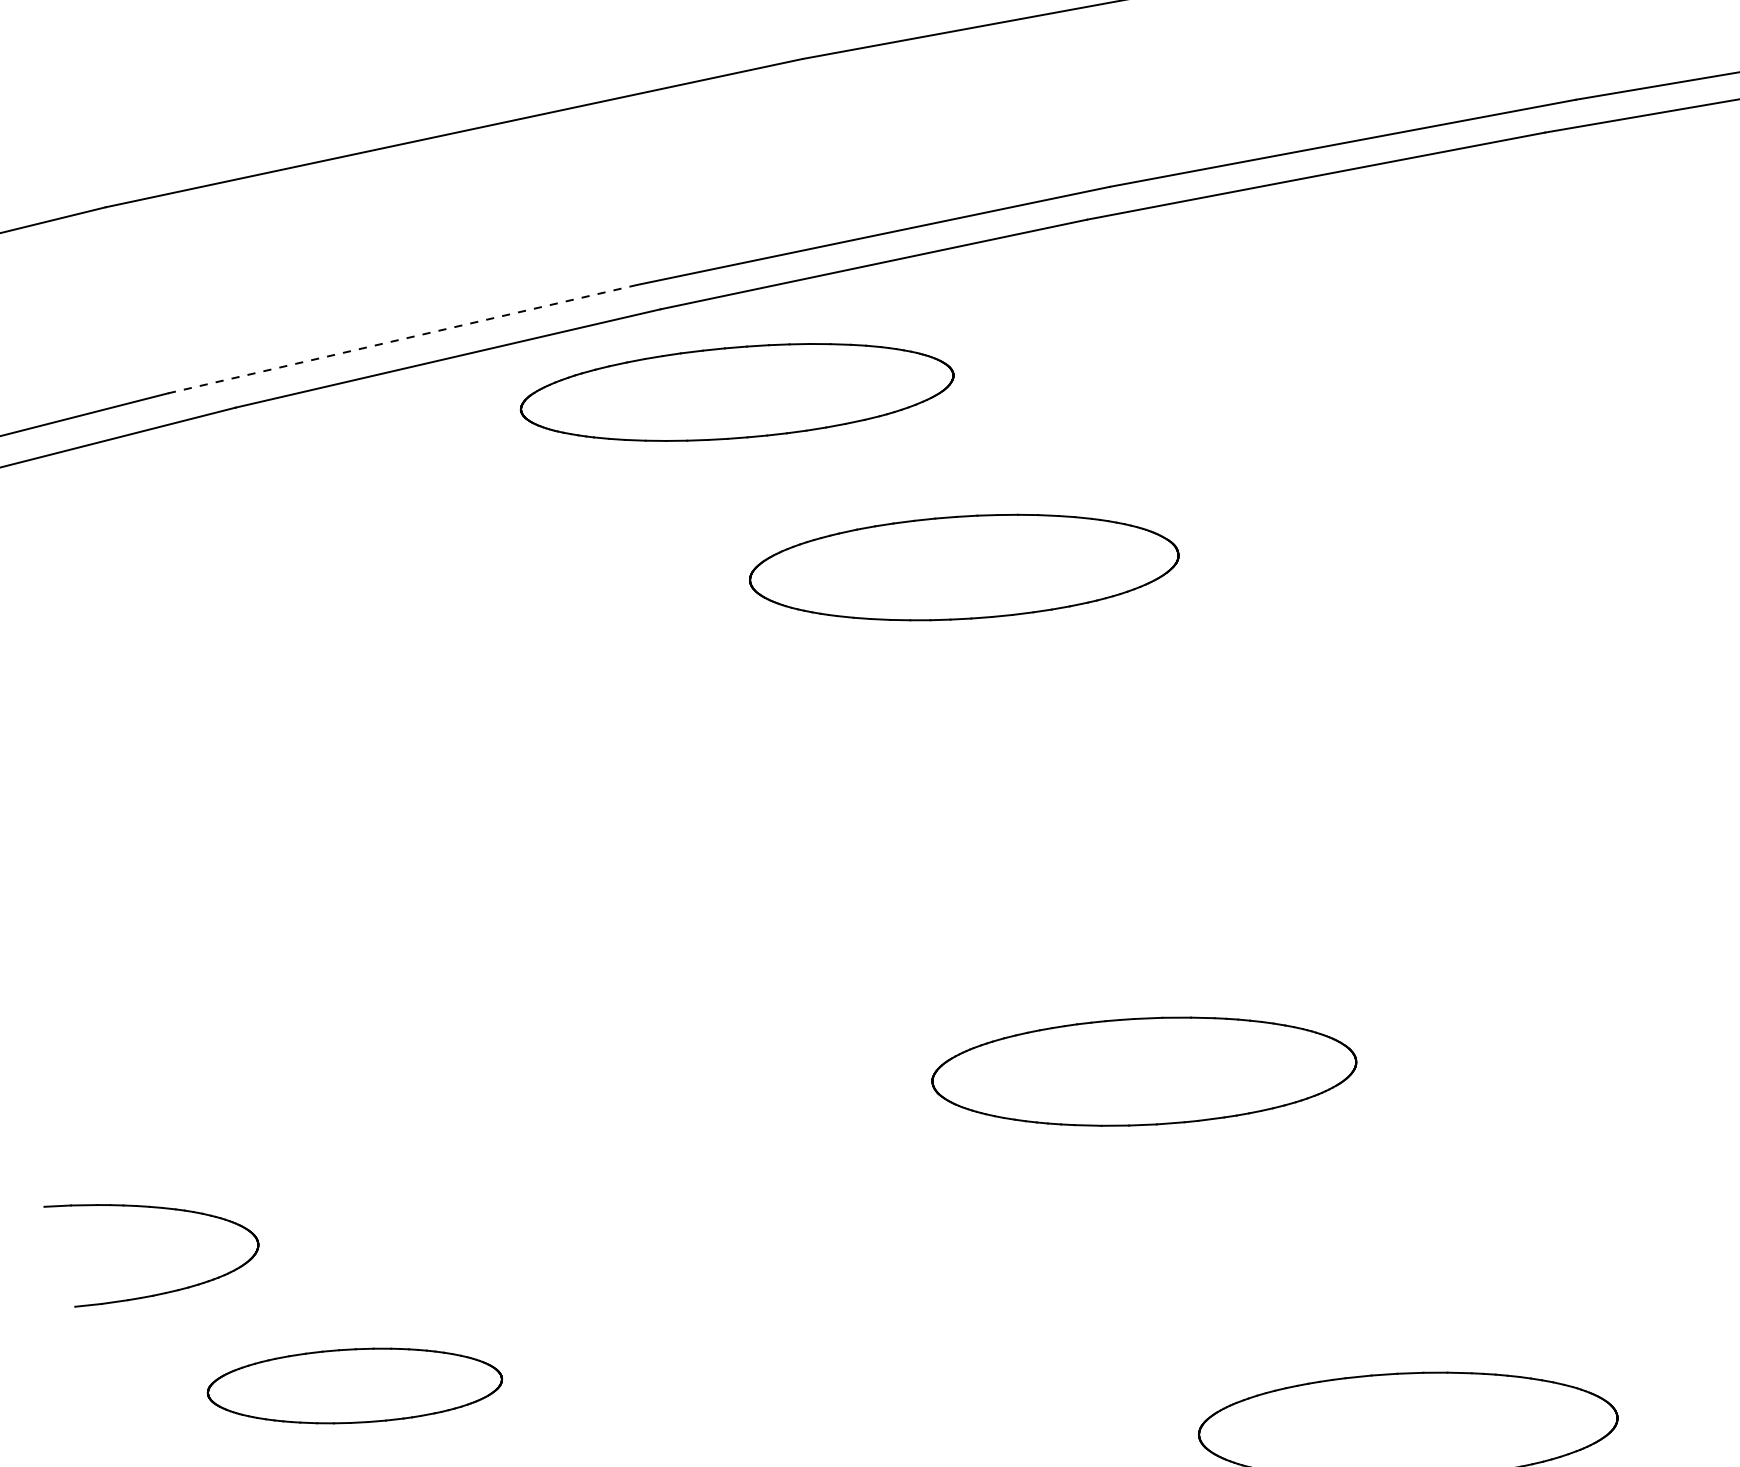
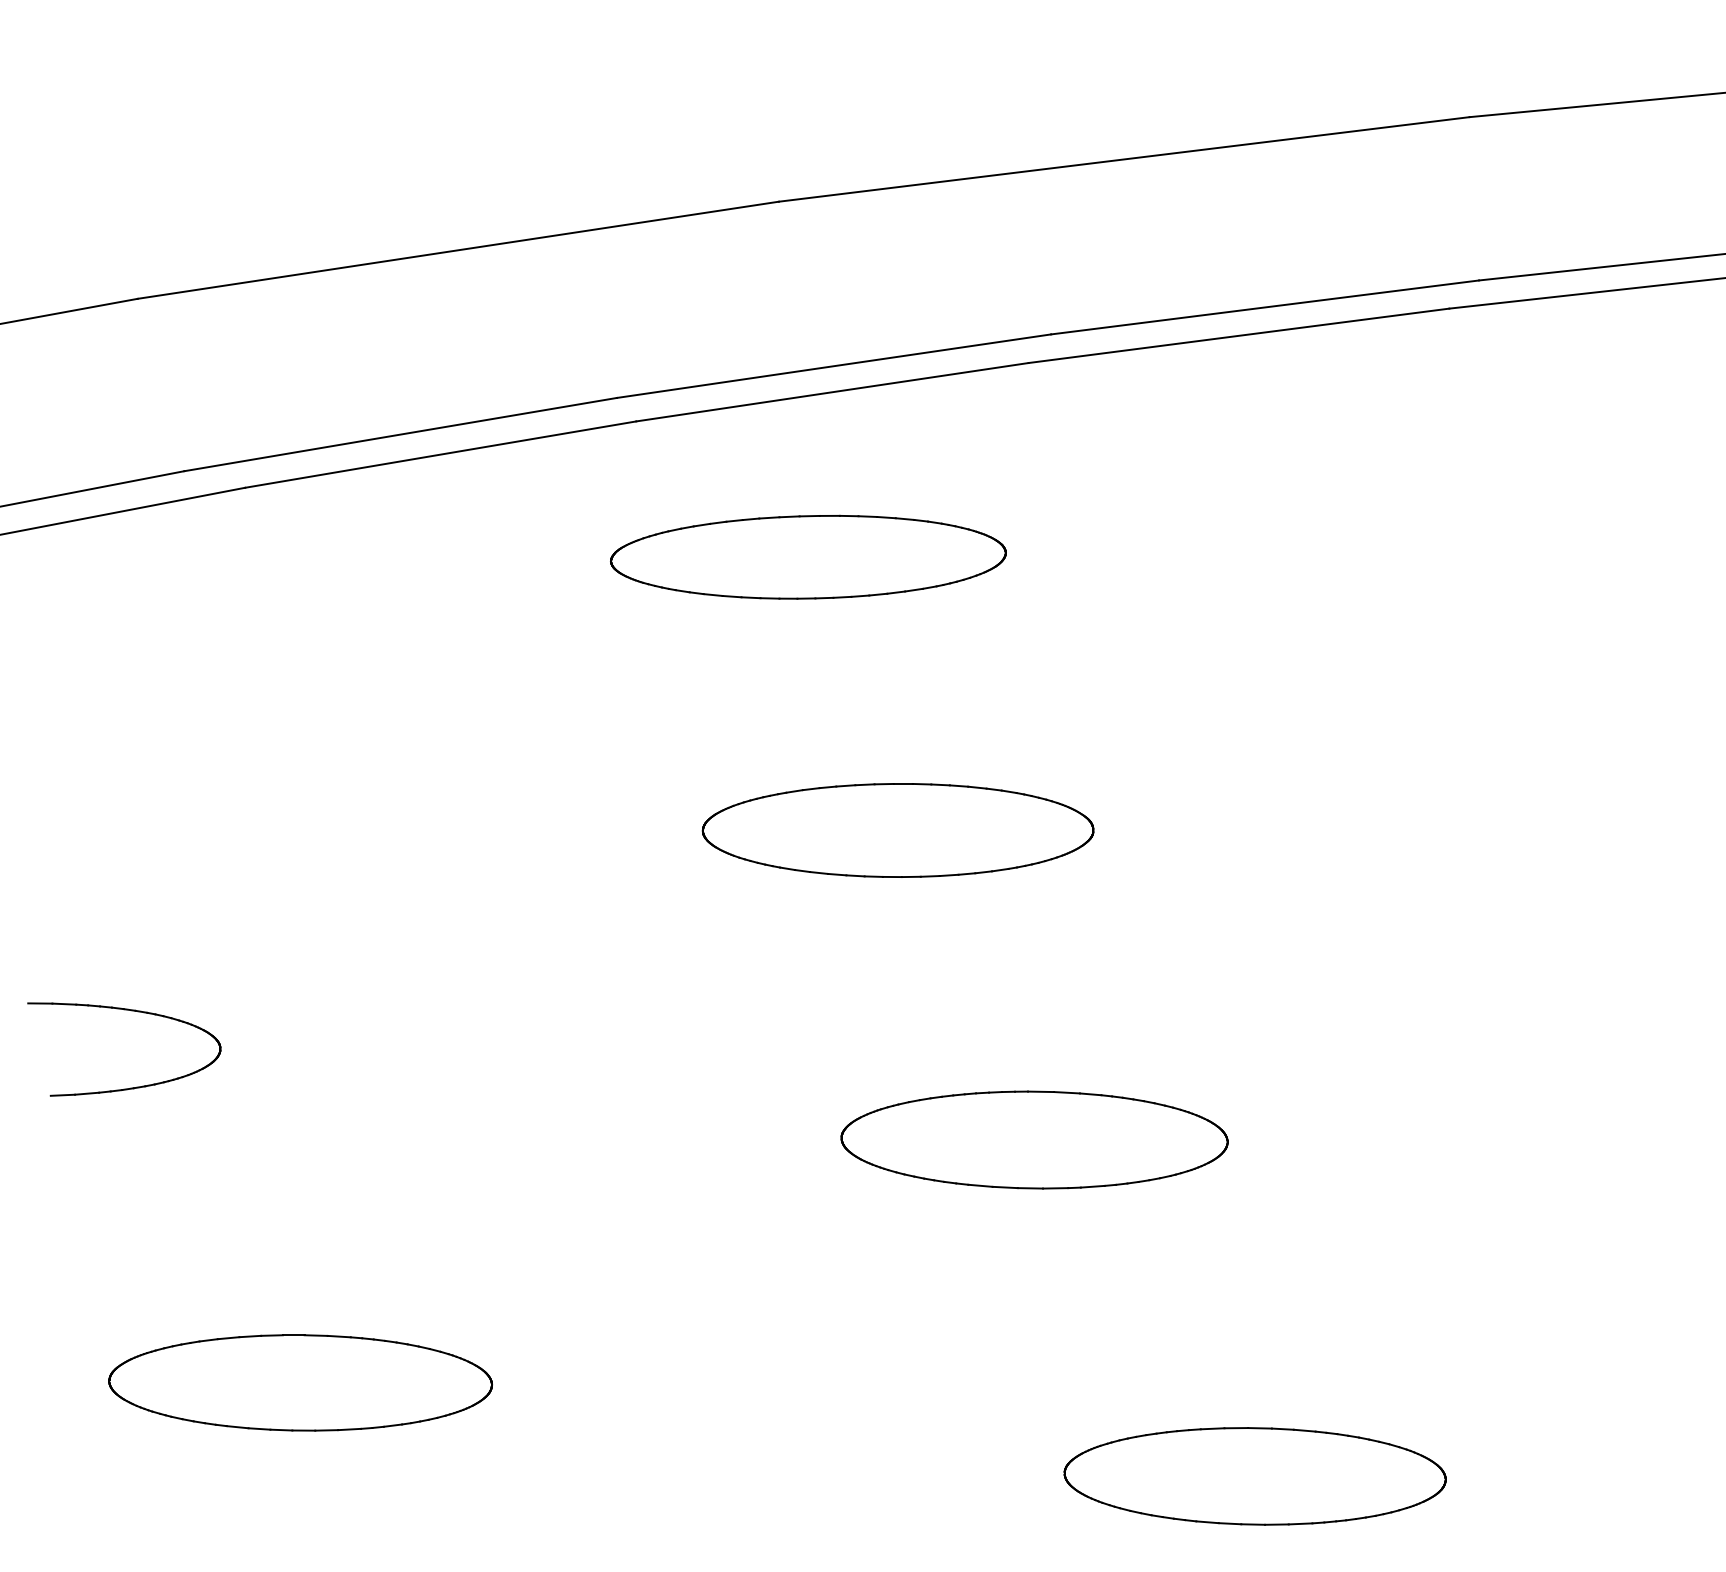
line: (403, 338) -> (401, 434), dashed -> solid
part: (737, 391) -> (808, 556), moved
part: (963, 567) -> (897, 830), moved
part: (162, 1292) -> (130, 1087), moved
part: (354, 1385) -> (300, 1382), size x1.43

